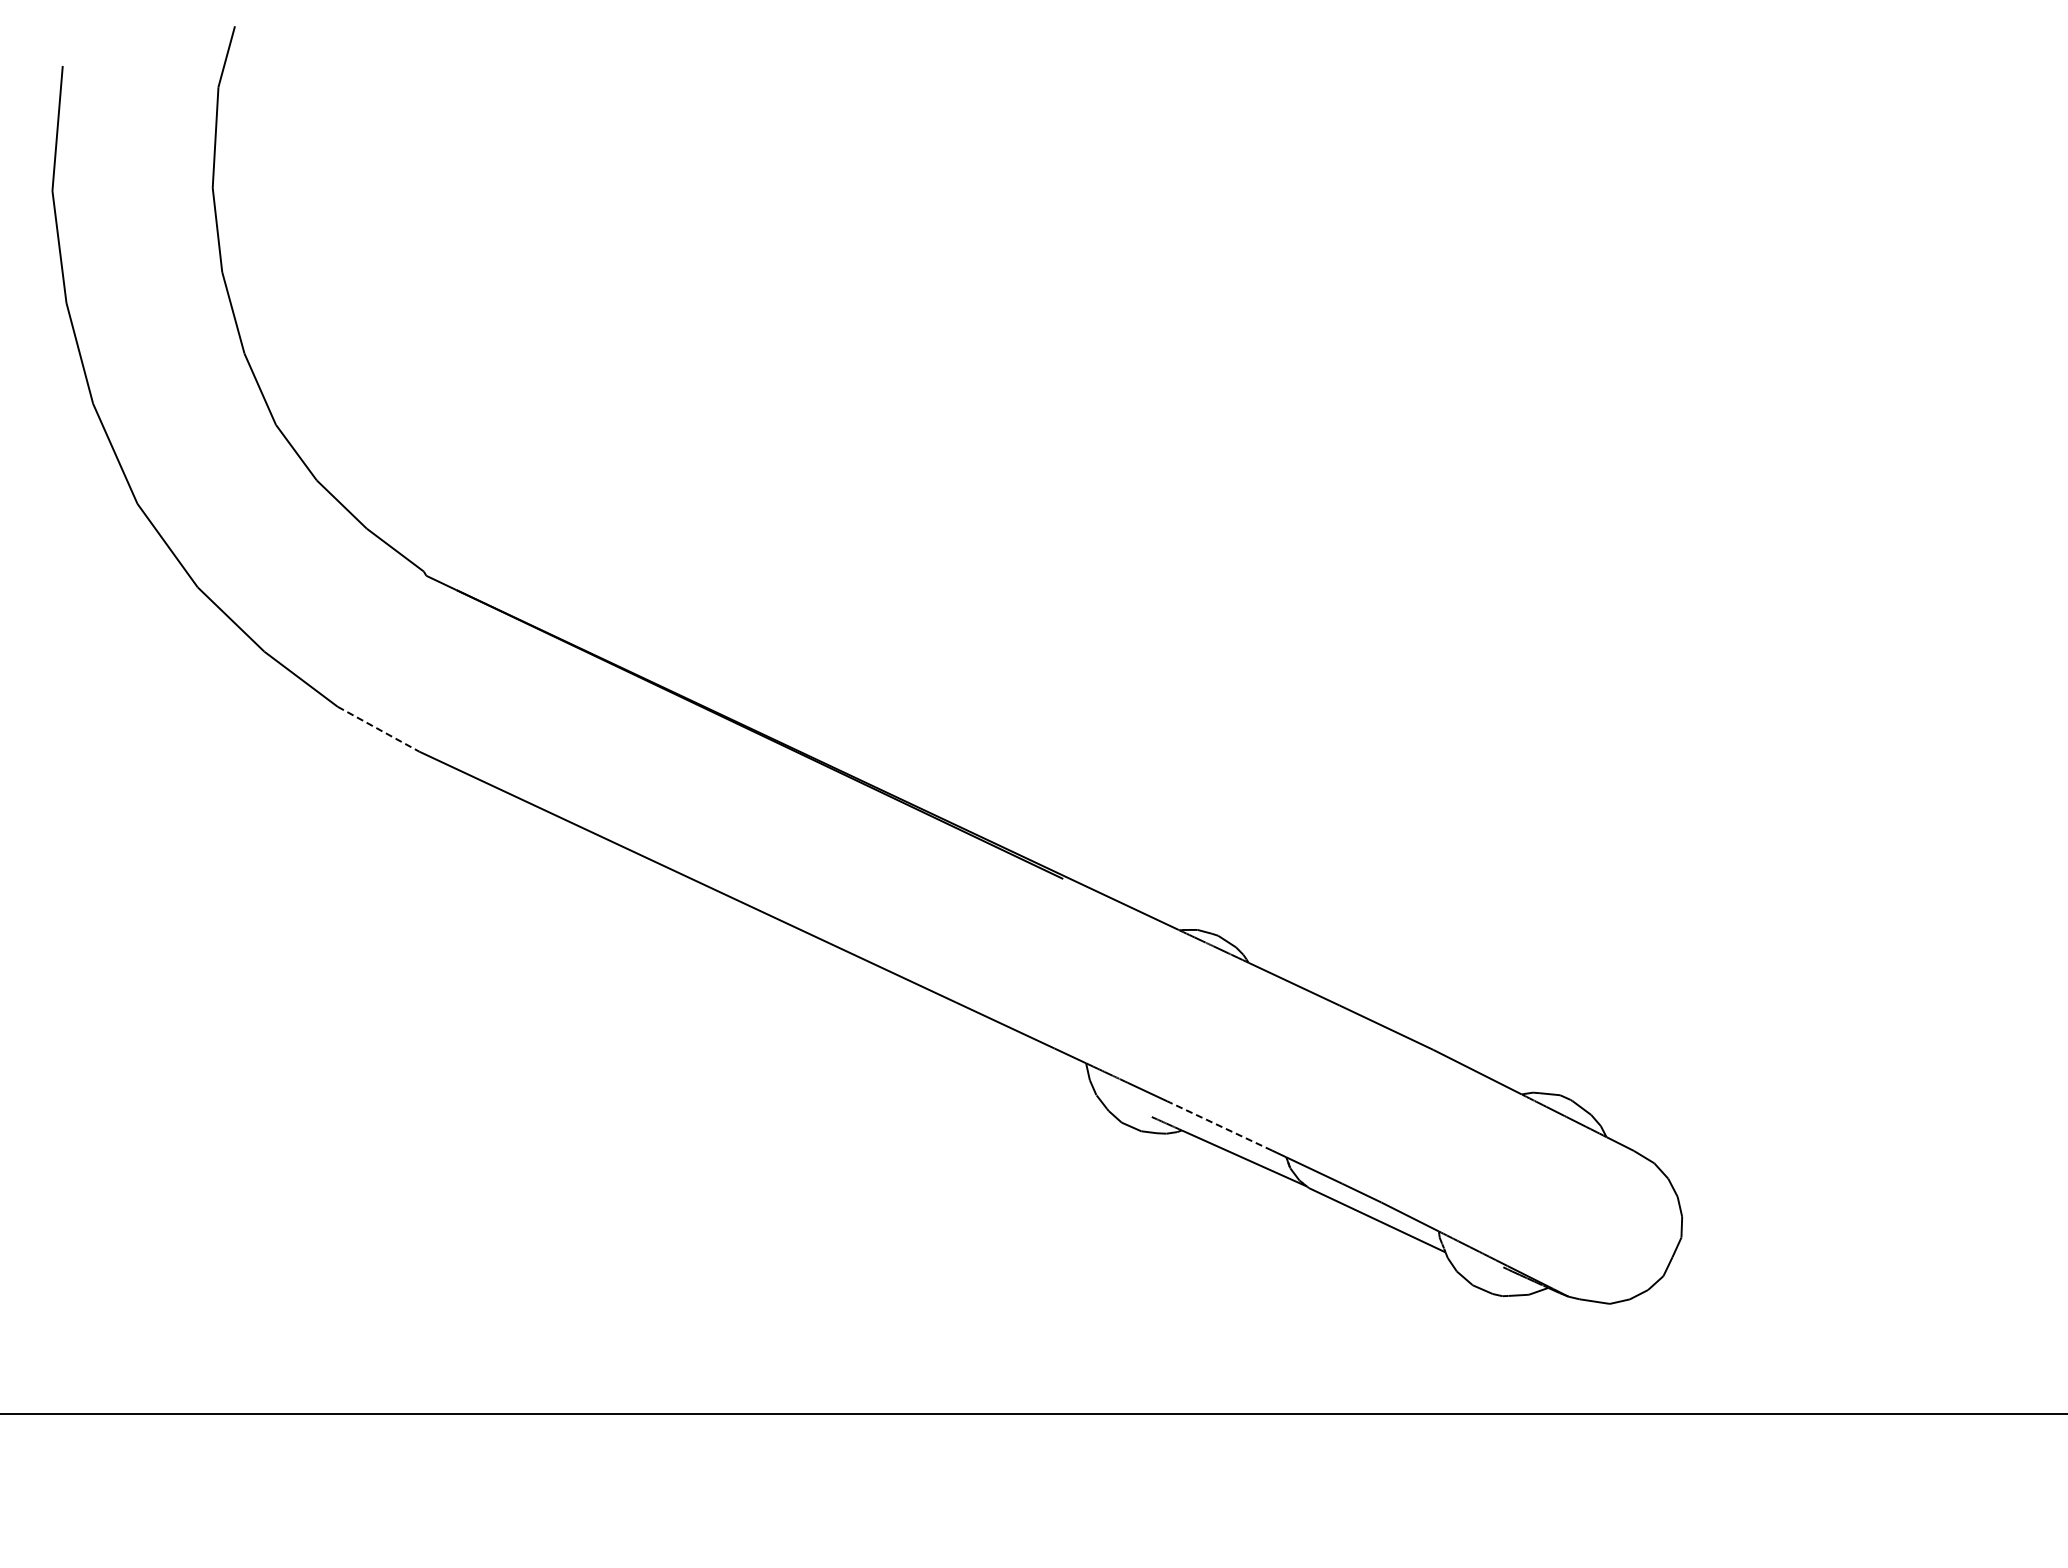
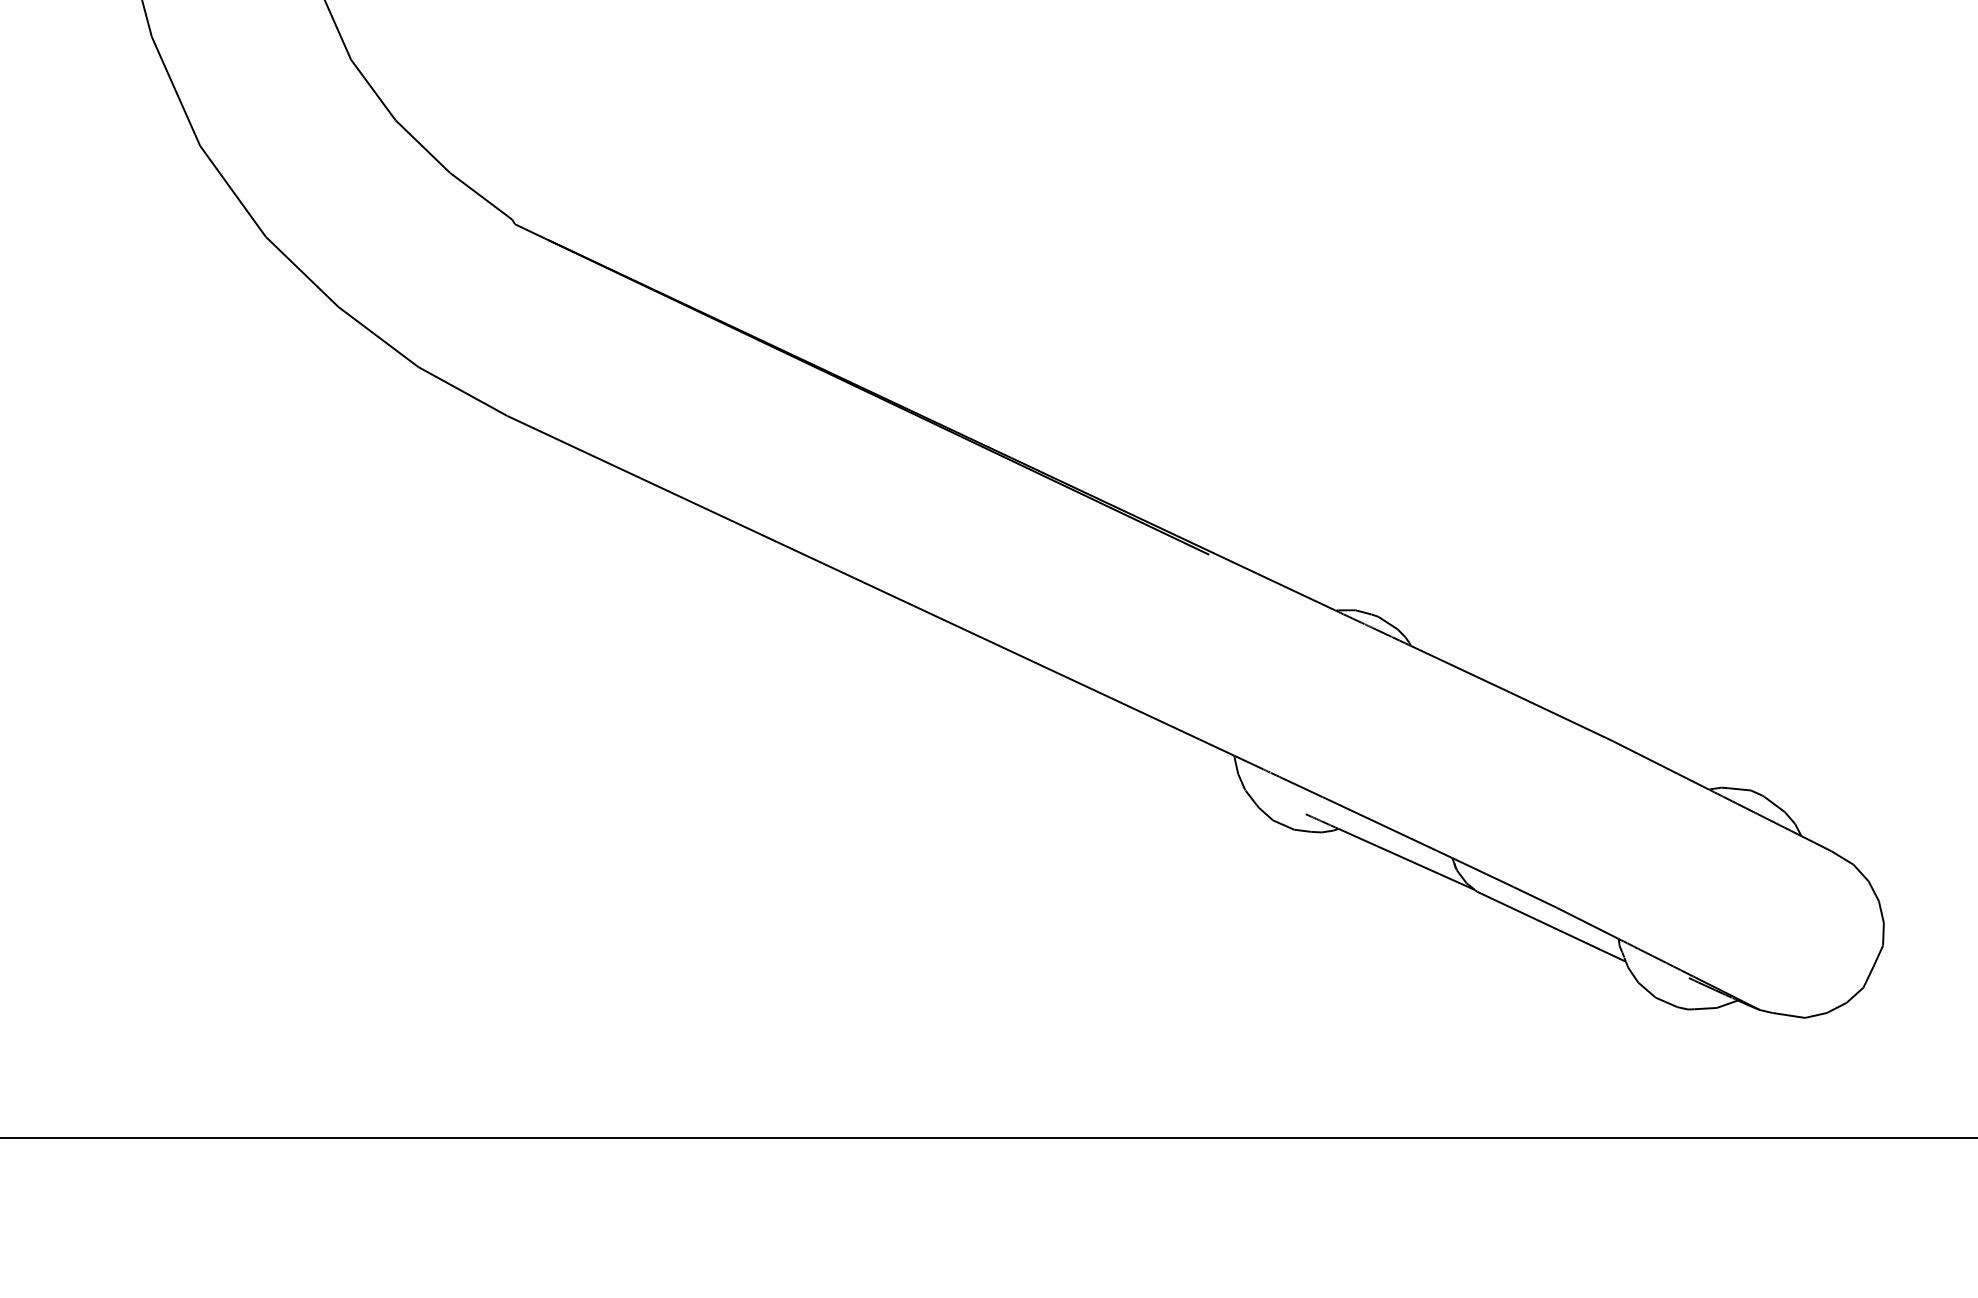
line: (378, 729) -> (462, 391), dashed -> solid
line: (1220, 1126) -> (1380, 824), dashed -> solid

